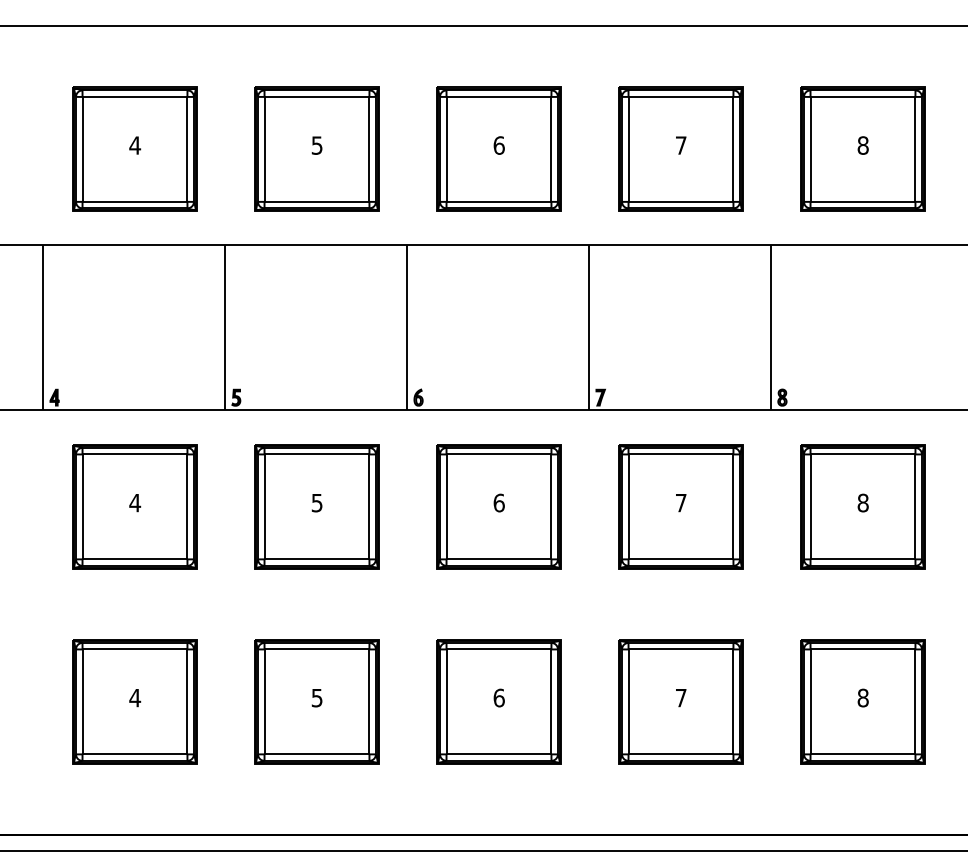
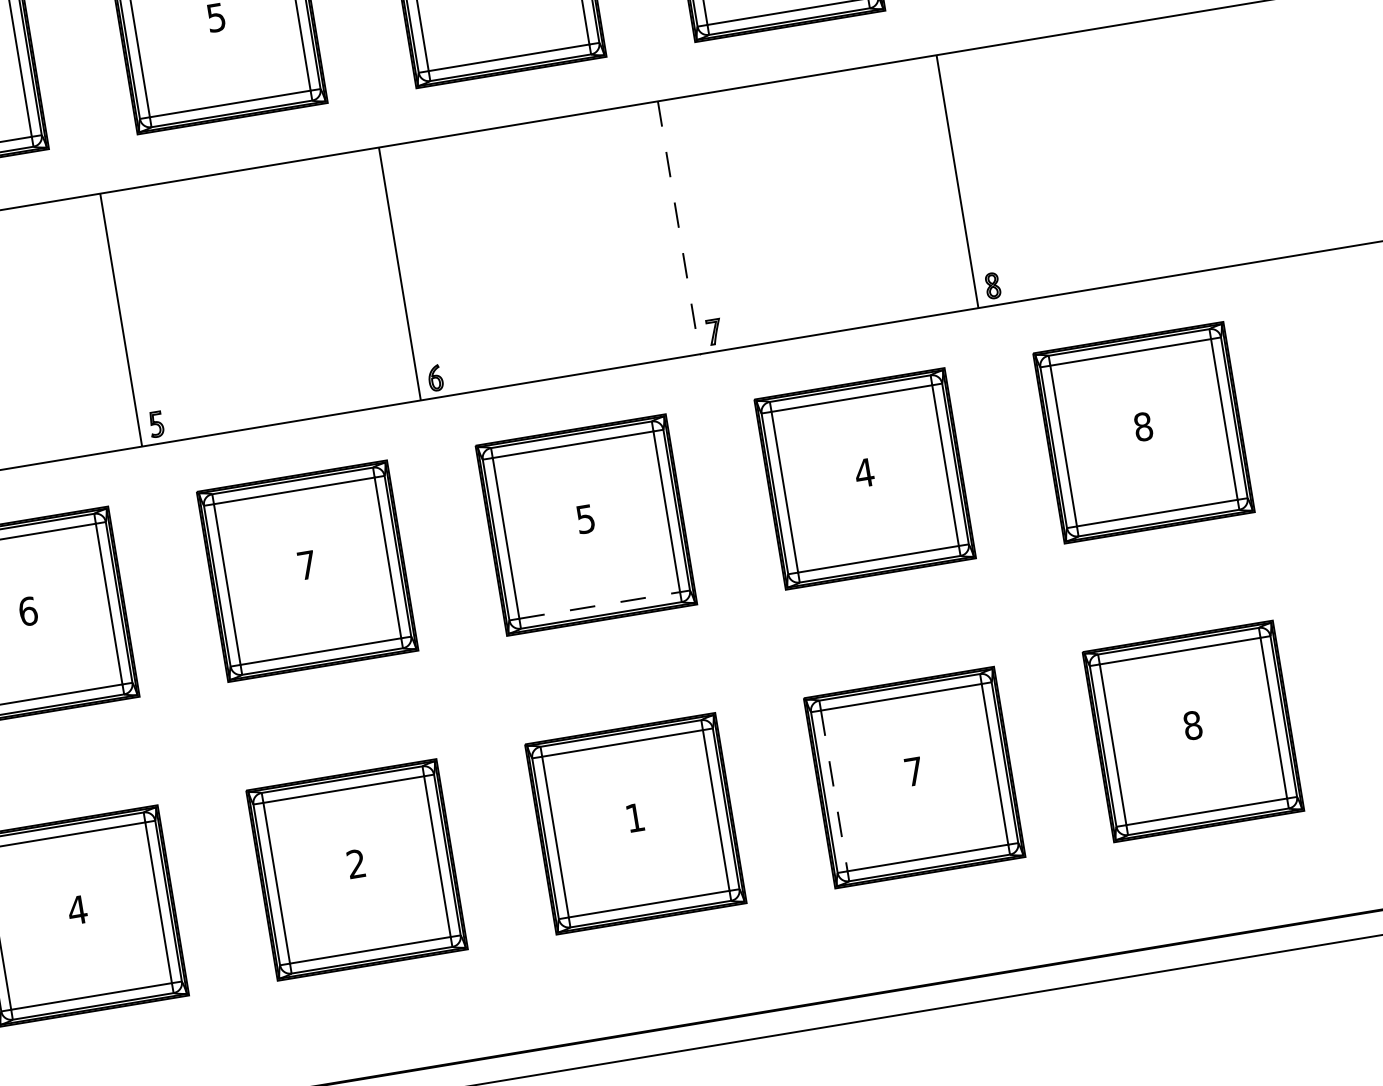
line: (588, 327) -> (678, 227), solid -> dashed
text: (135, 502) -> (28, 610), 4 -> 6
text: (498, 502) -> (584, 518), 6 -> 5
text: (316, 503) -> (306, 566), 5 -> 7
text: (681, 503) -> (865, 473), 7 -> 4
line: (499, 559) -> (600, 605), solid -> dashed
text: (316, 697) -> (355, 863), 5 -> 2
text: (498, 697) -> (634, 817), 6 -> 1
line: (628, 702) -> (834, 791), solid -> dashed

